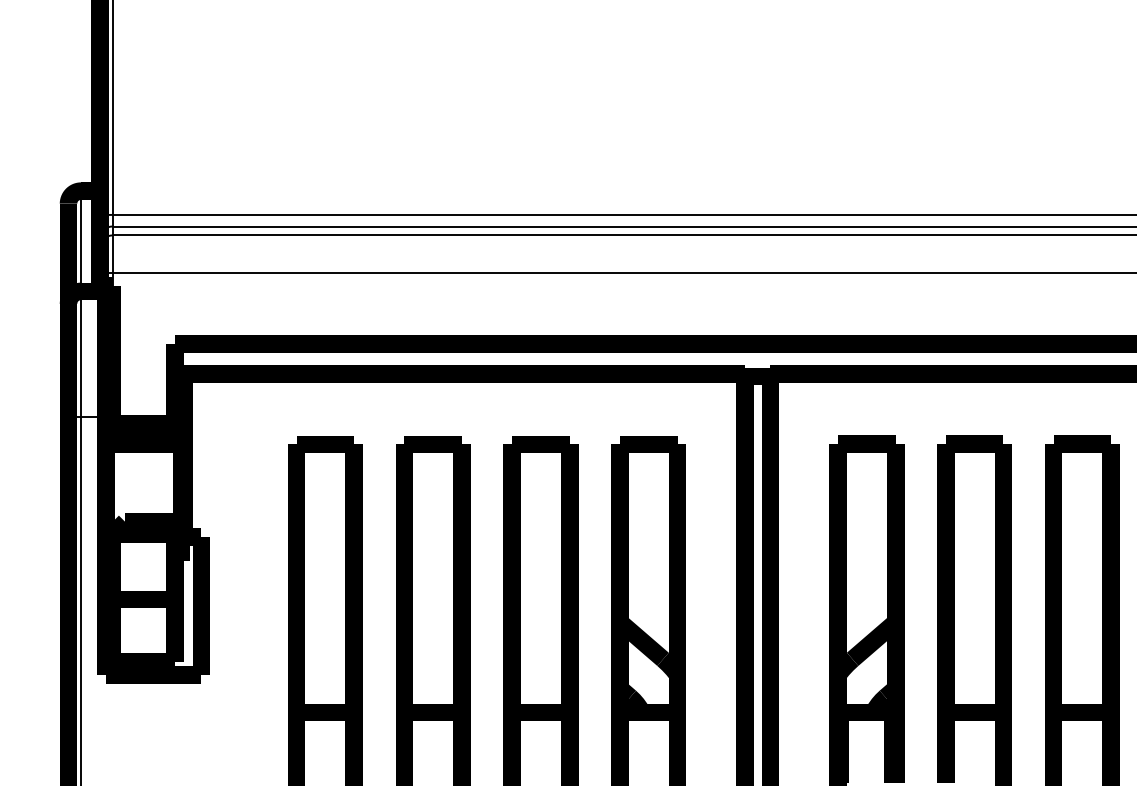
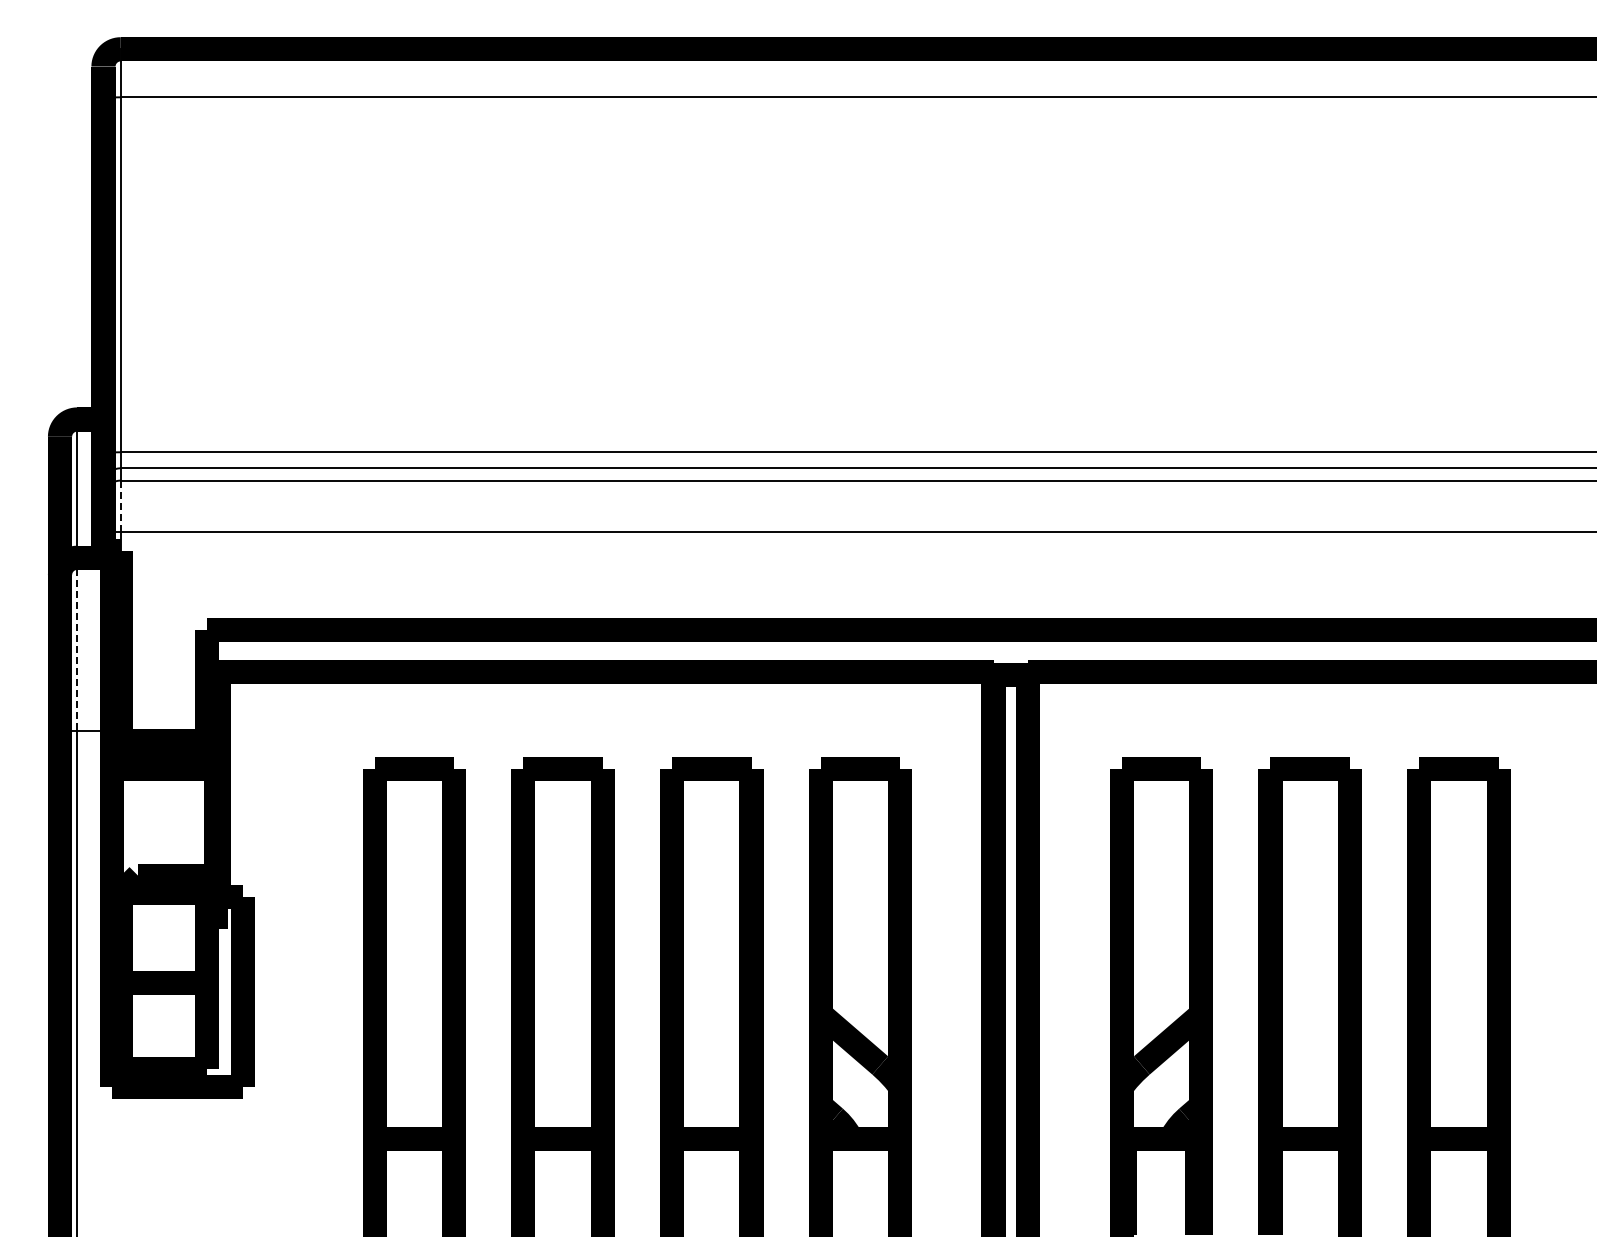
line: (112, 254) -> (120, 506), solid -> dashed
line: (81, 354) -> (77, 644), solid -> dashed

